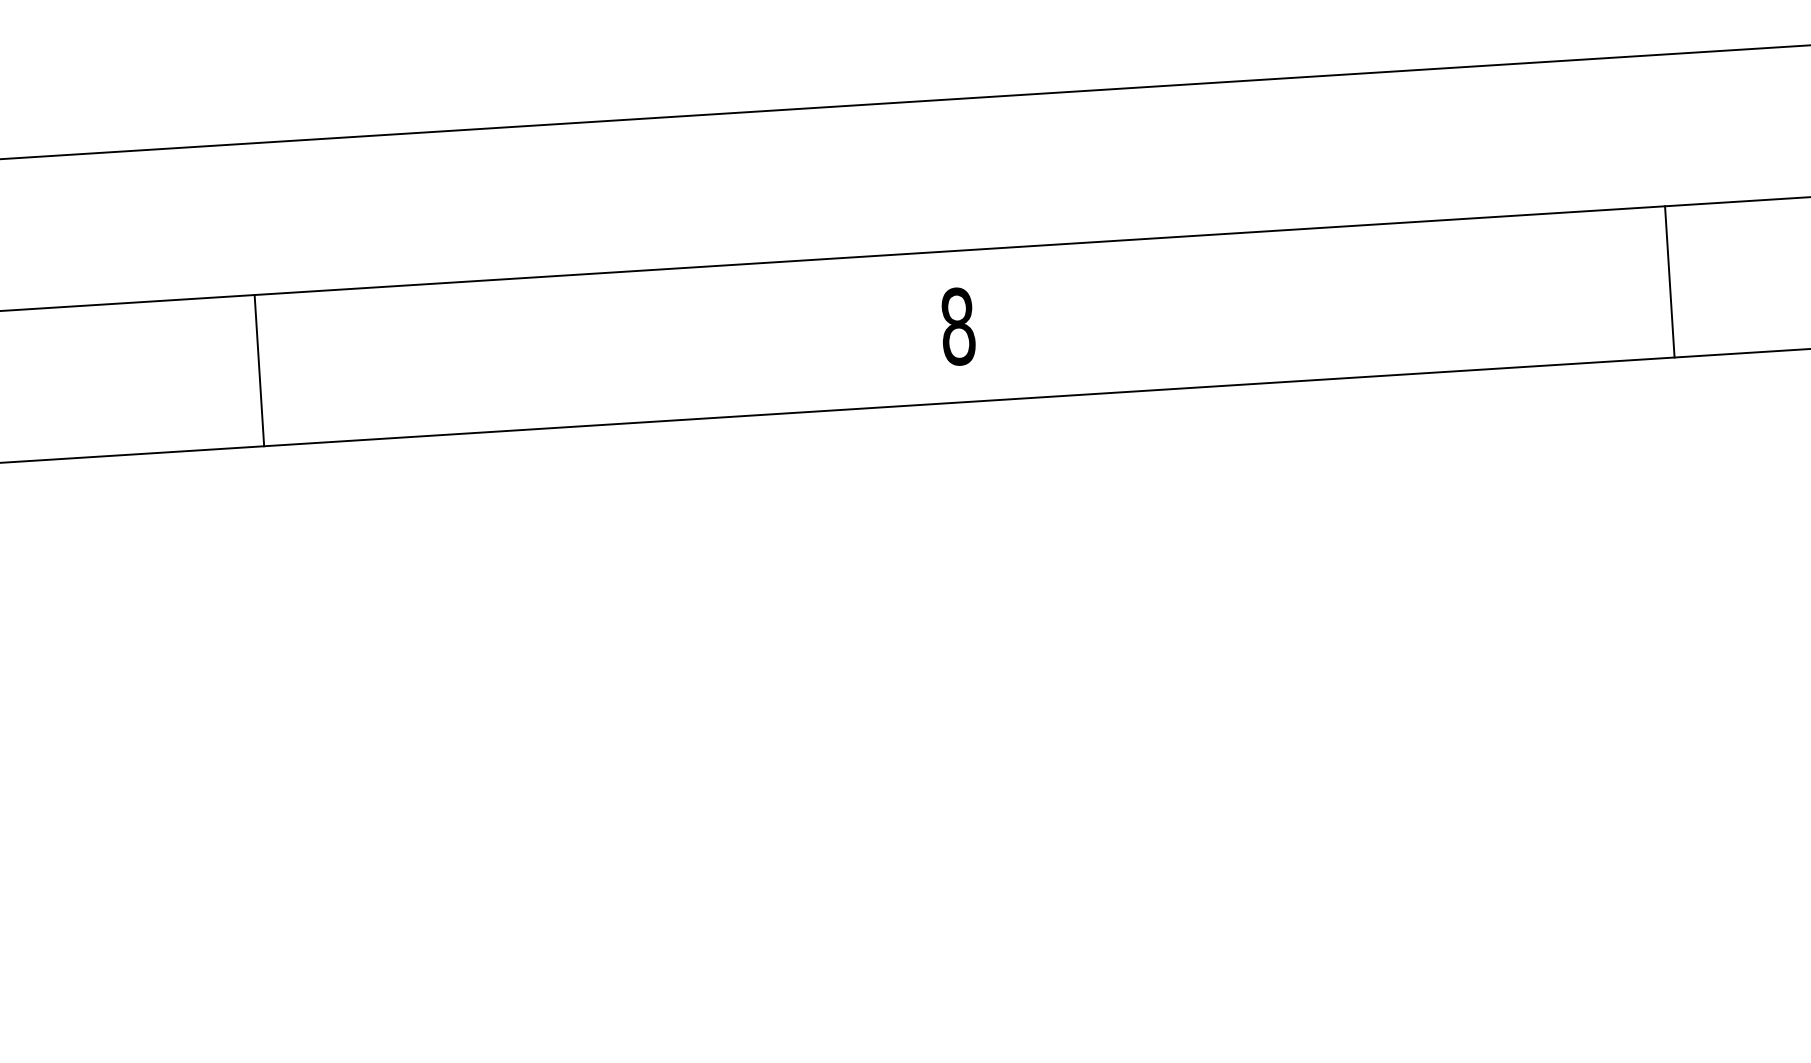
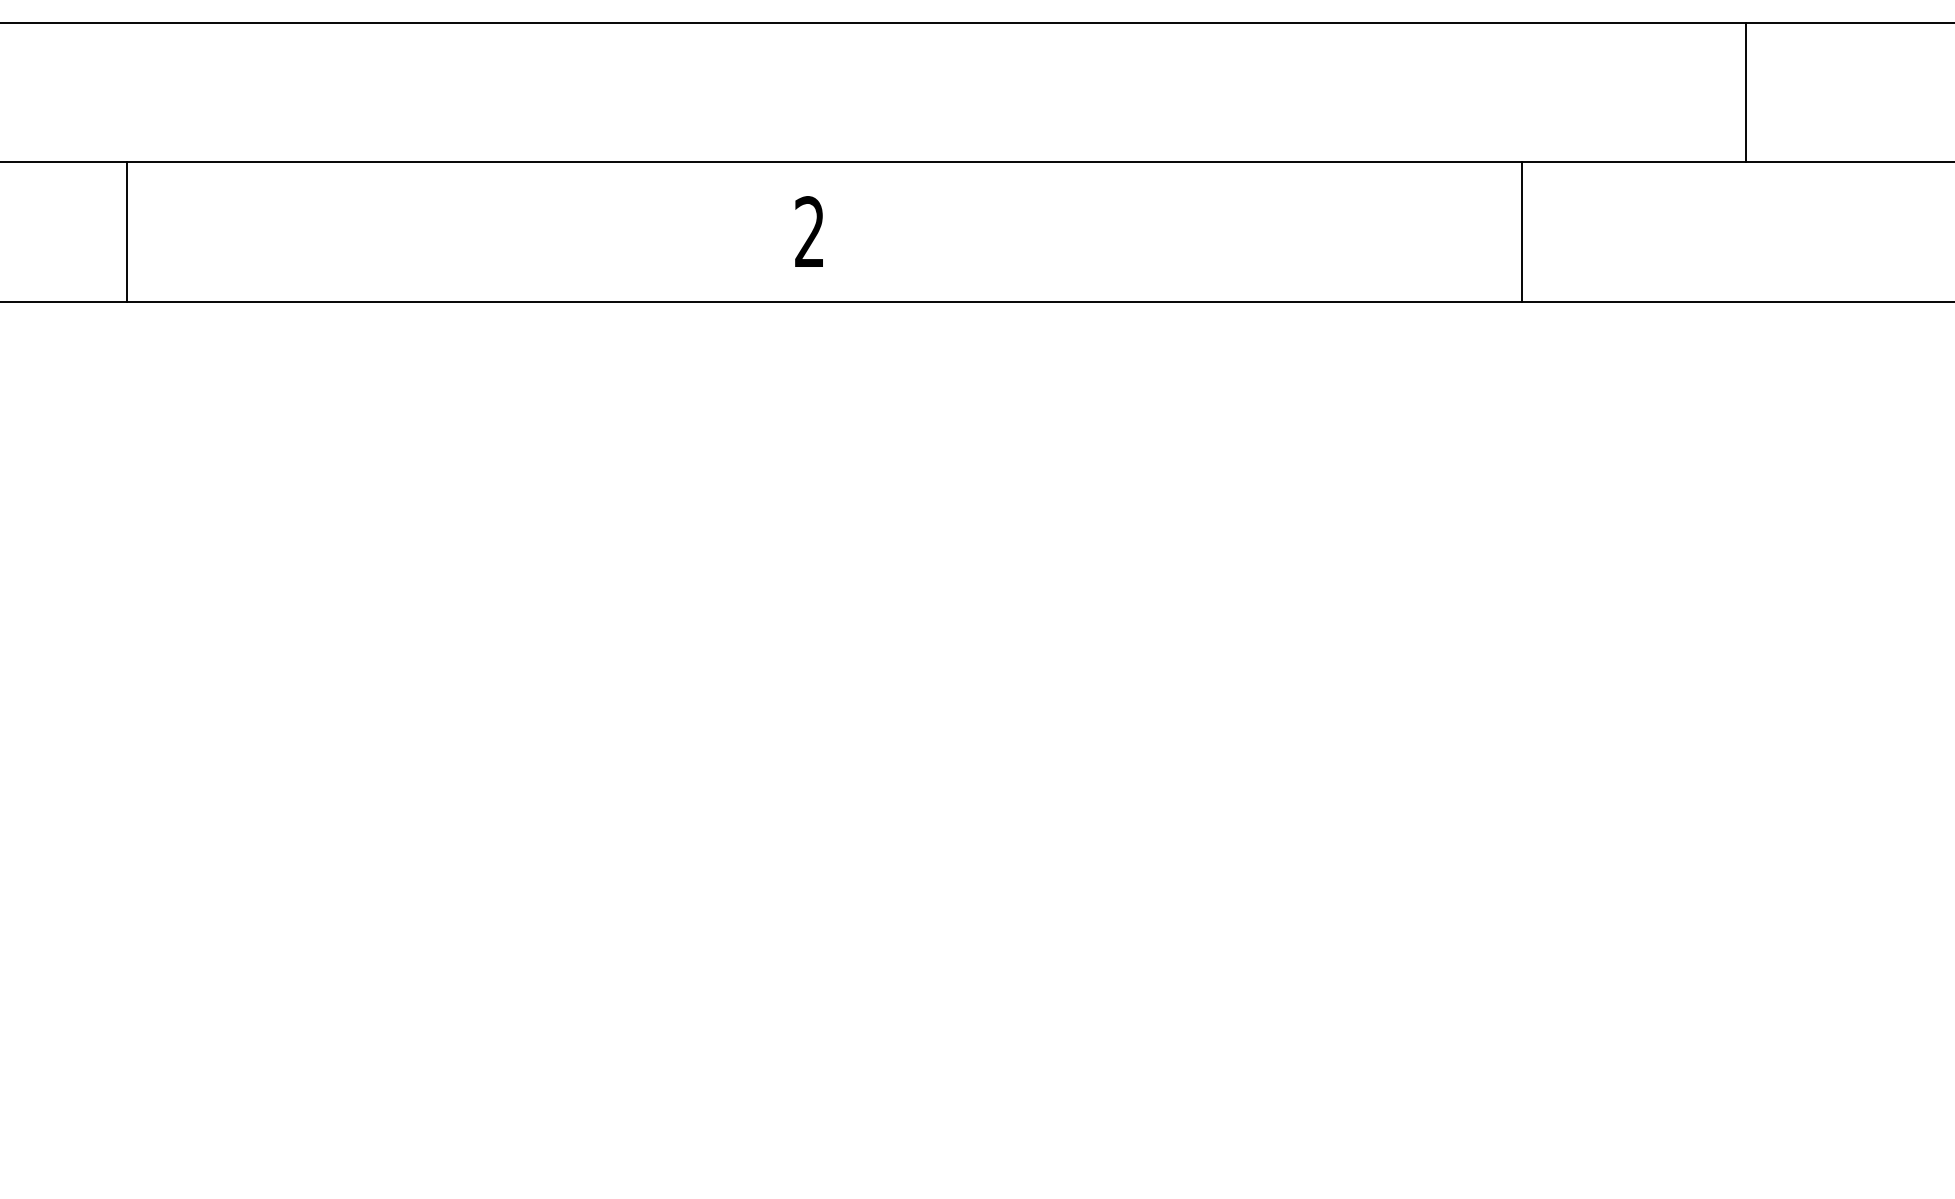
line: (1669, 281) -> (1522, 231), moved
text: (957, 327) -> (809, 232), 8 -> 2
line: (259, 369) -> (127, 231), moved

